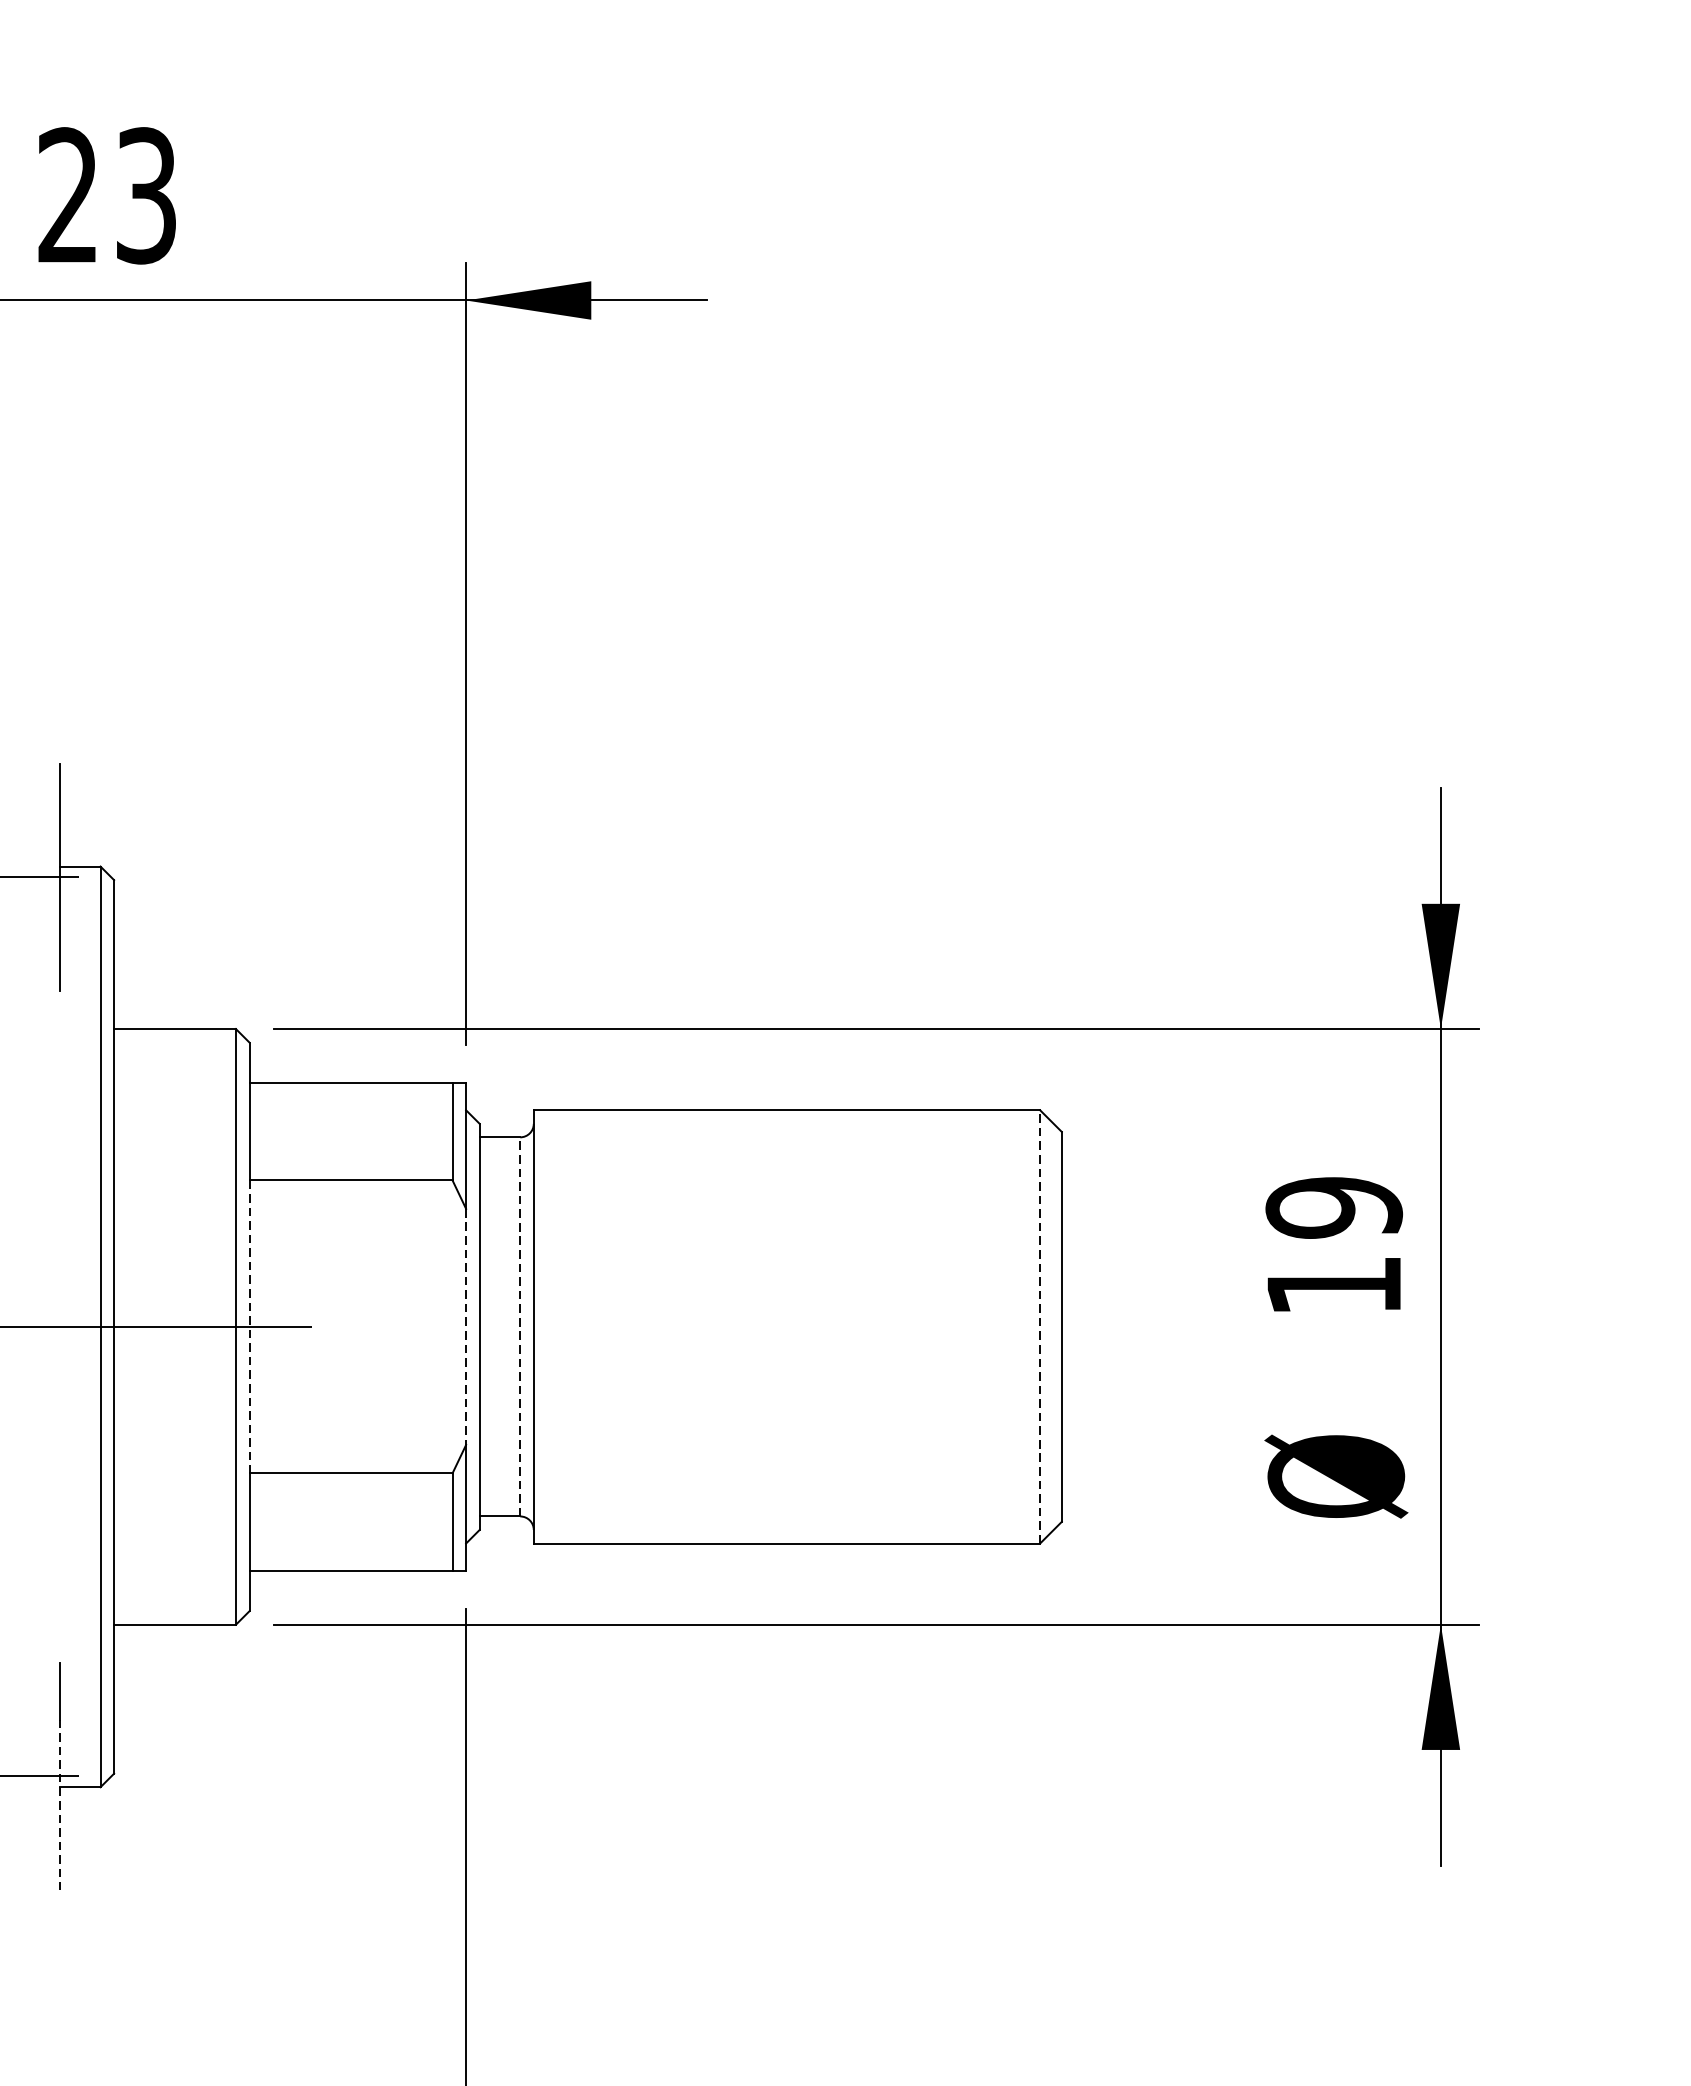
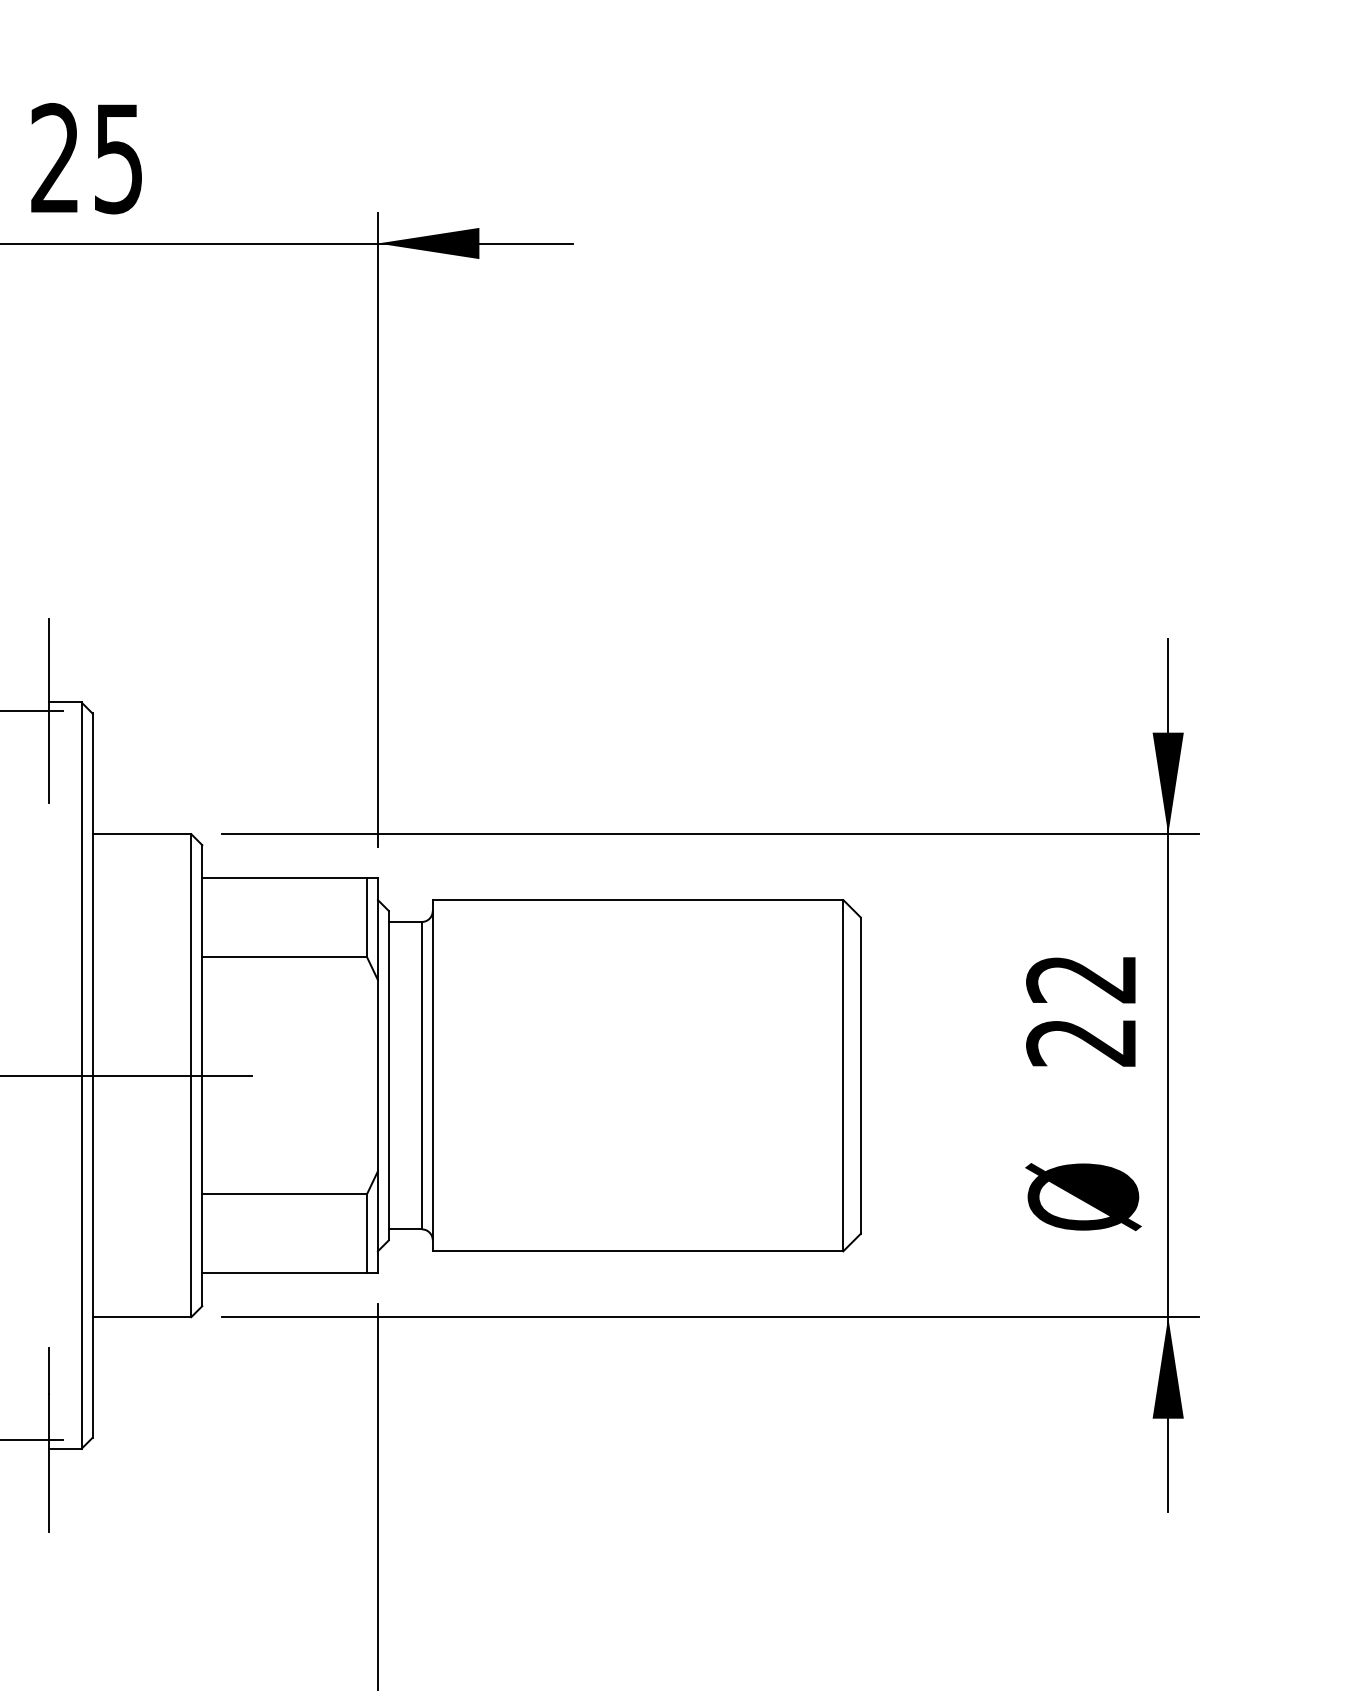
text: (146, 194) -> (118, 157), 23 -> 25
text: (1333, 1246) -> (1081, 1010), 19 -> 22
line: (249, 1326) -> (202, 1075), dashed -> solid
line: (465, 1326) -> (377, 1075), dashed -> solid
line: (519, 1326) -> (421, 1075), dashed -> solid
line: (1040, 1326) -> (843, 1075), dashed -> solid
line: (59, 1805) -> (48, 1463), dashed -> solid

